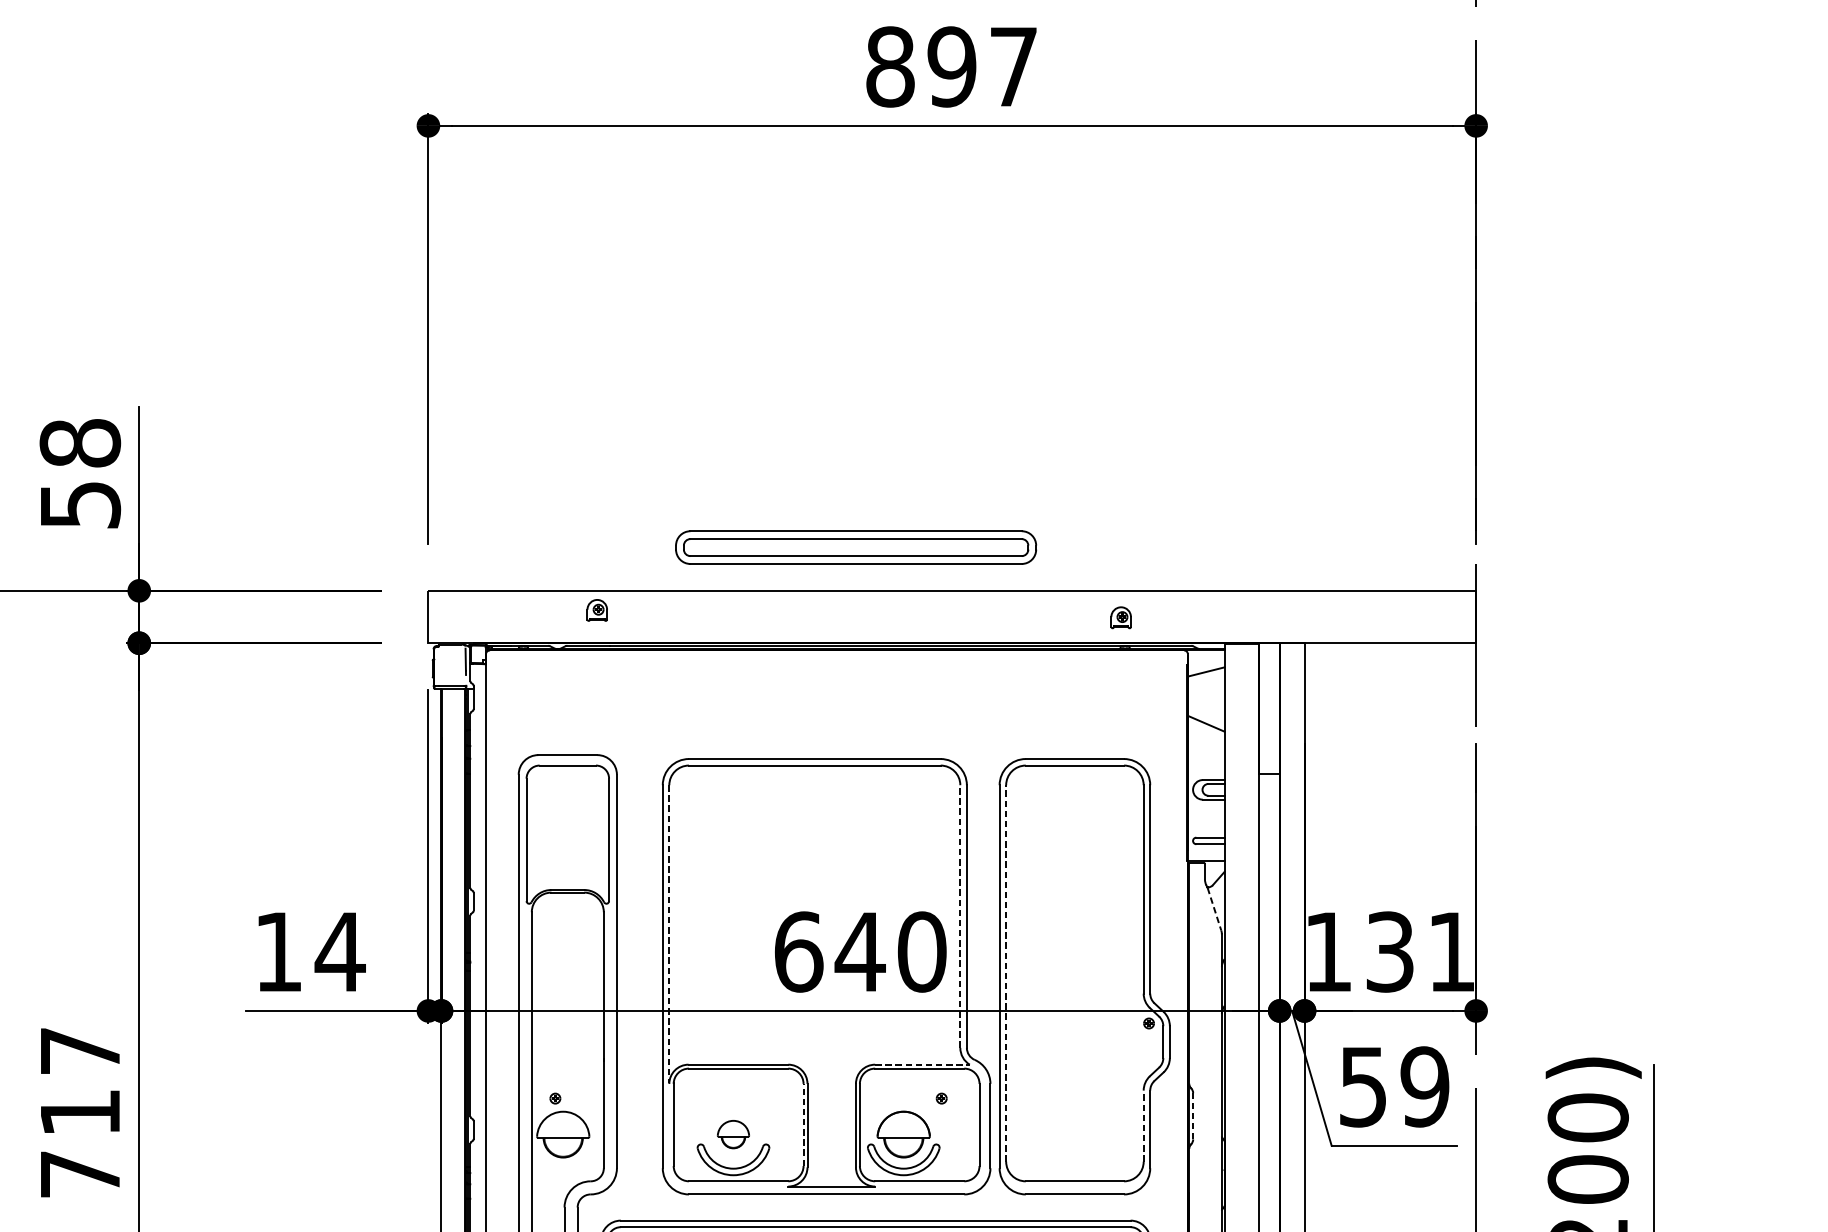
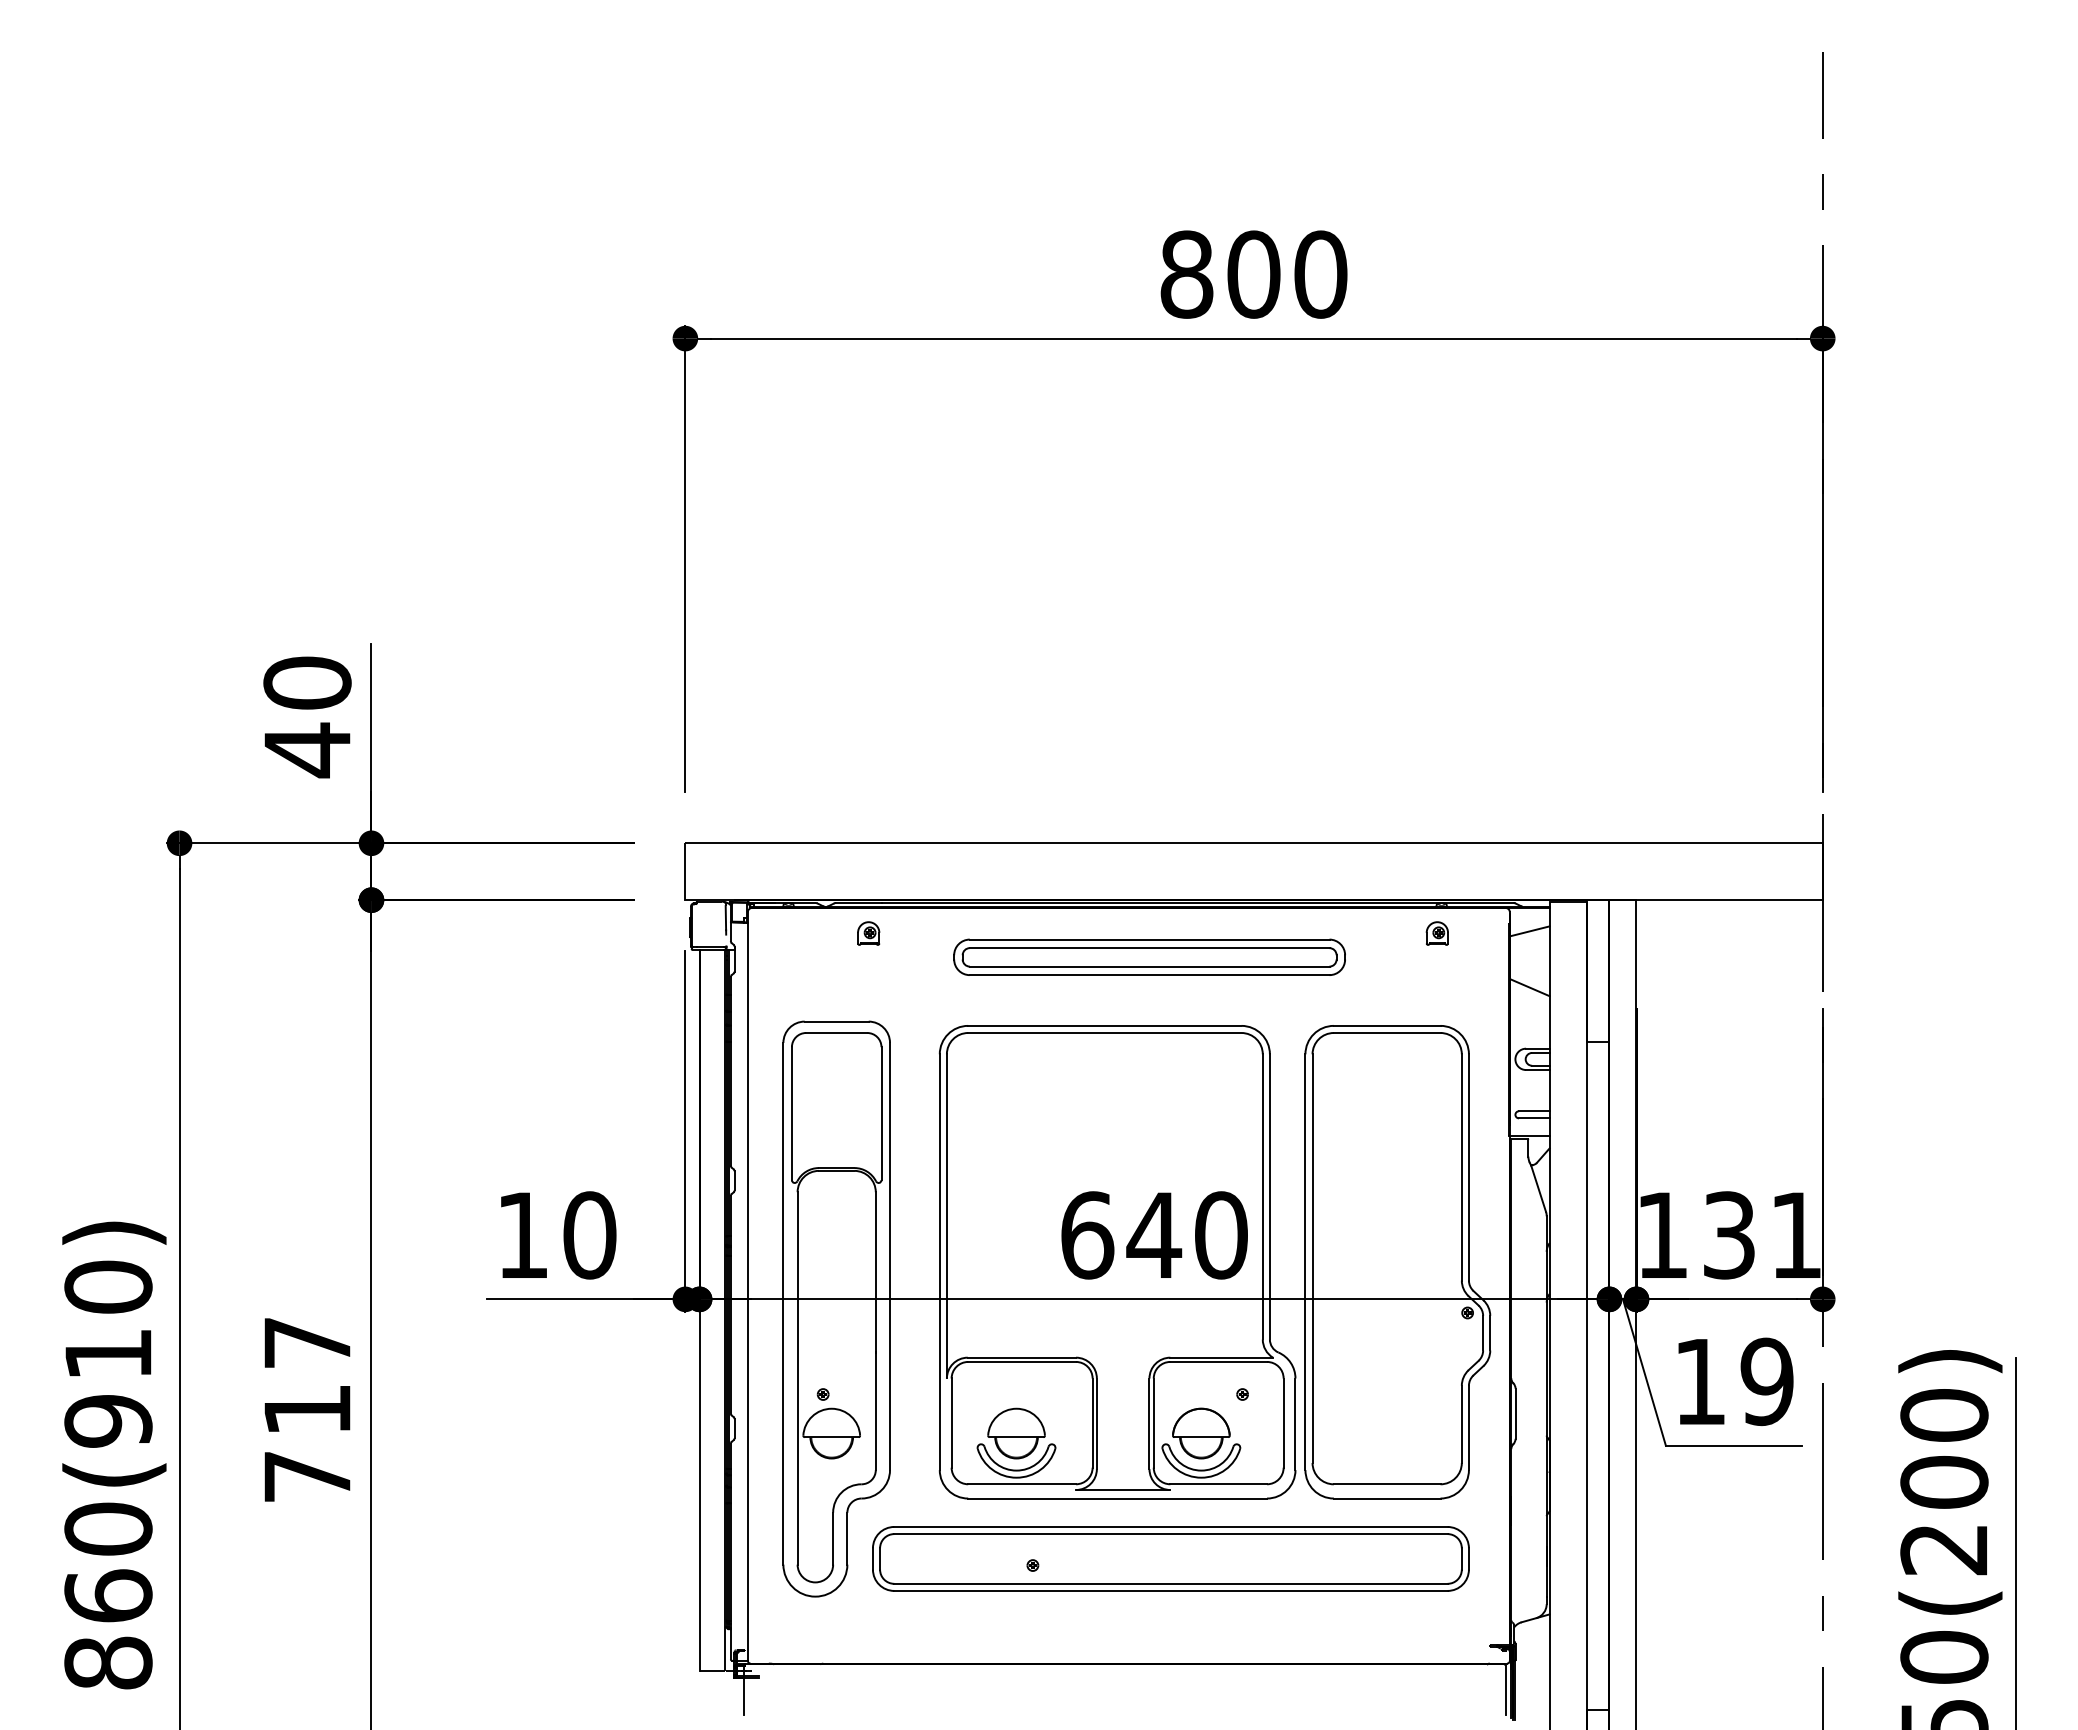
text: (983, 66) -> (1287, 274), 897 -> 800
text: (80, 474) -> (307, 717), 58 -> 40
part: (855, 546) -> (1149, 956), moved
part: (597, 610) -> (868, 933), moved
part: (1120, 617) -> (1436, 933), moved
line: (1214, 909) -> (1538, 1189), dashed -> solid
line: (960, 916) -> (1262, 1196), dashed -> solid
line: (668, 934) -> (946, 1216), dashed -> solid
text: (340, 952) -> (589, 1235), 14 -> 10
line: (1006, 973) -> (1312, 1258), dashed -> solid
line: (923, 1064) -> (1222, 1357), dashed -> solid
text: (1362, 1087) -> (1699, 1382), 59 -> 19
line: (1193, 1116) -> (1515, 1413), dashed -> solid
line: (803, 1125) -> (1092, 1423), dashed -> solid
line: (1143, 1126) -> (1461, 1424), dashed -> solid
part: (733, 1134) -> (1016, 1433), size x1.67

